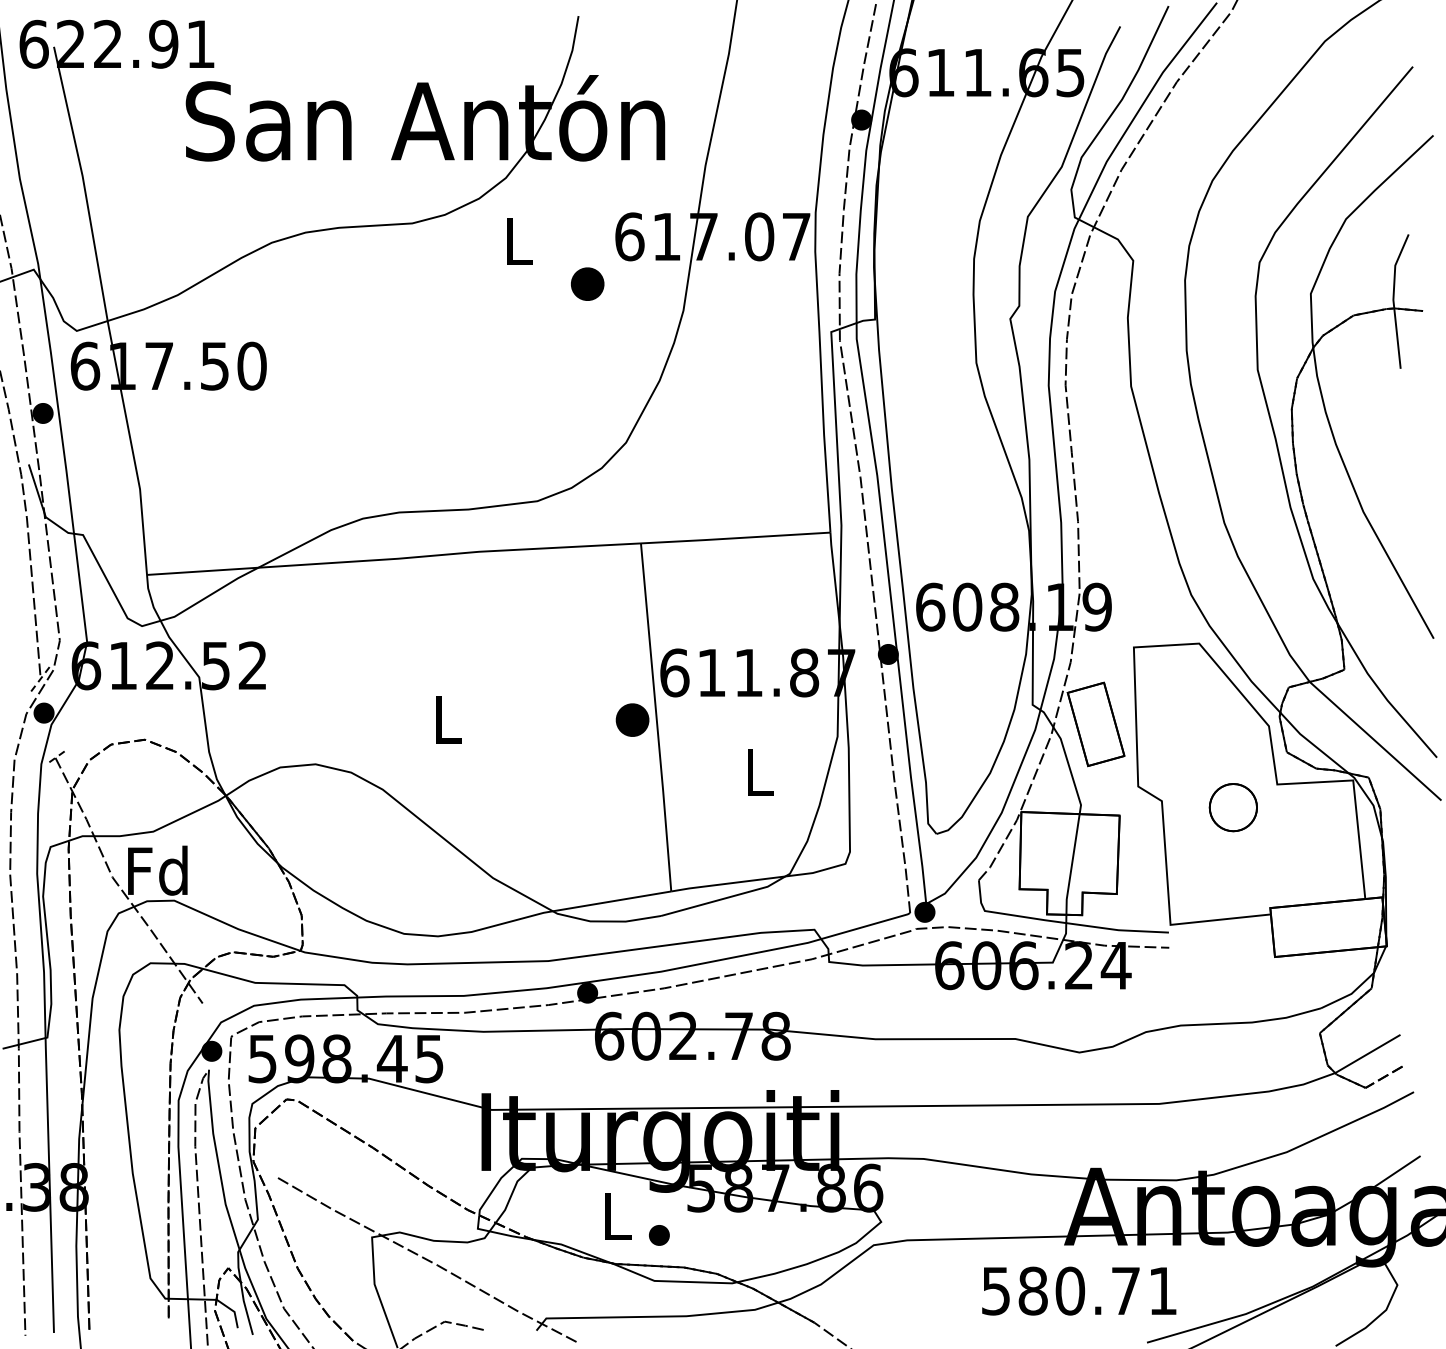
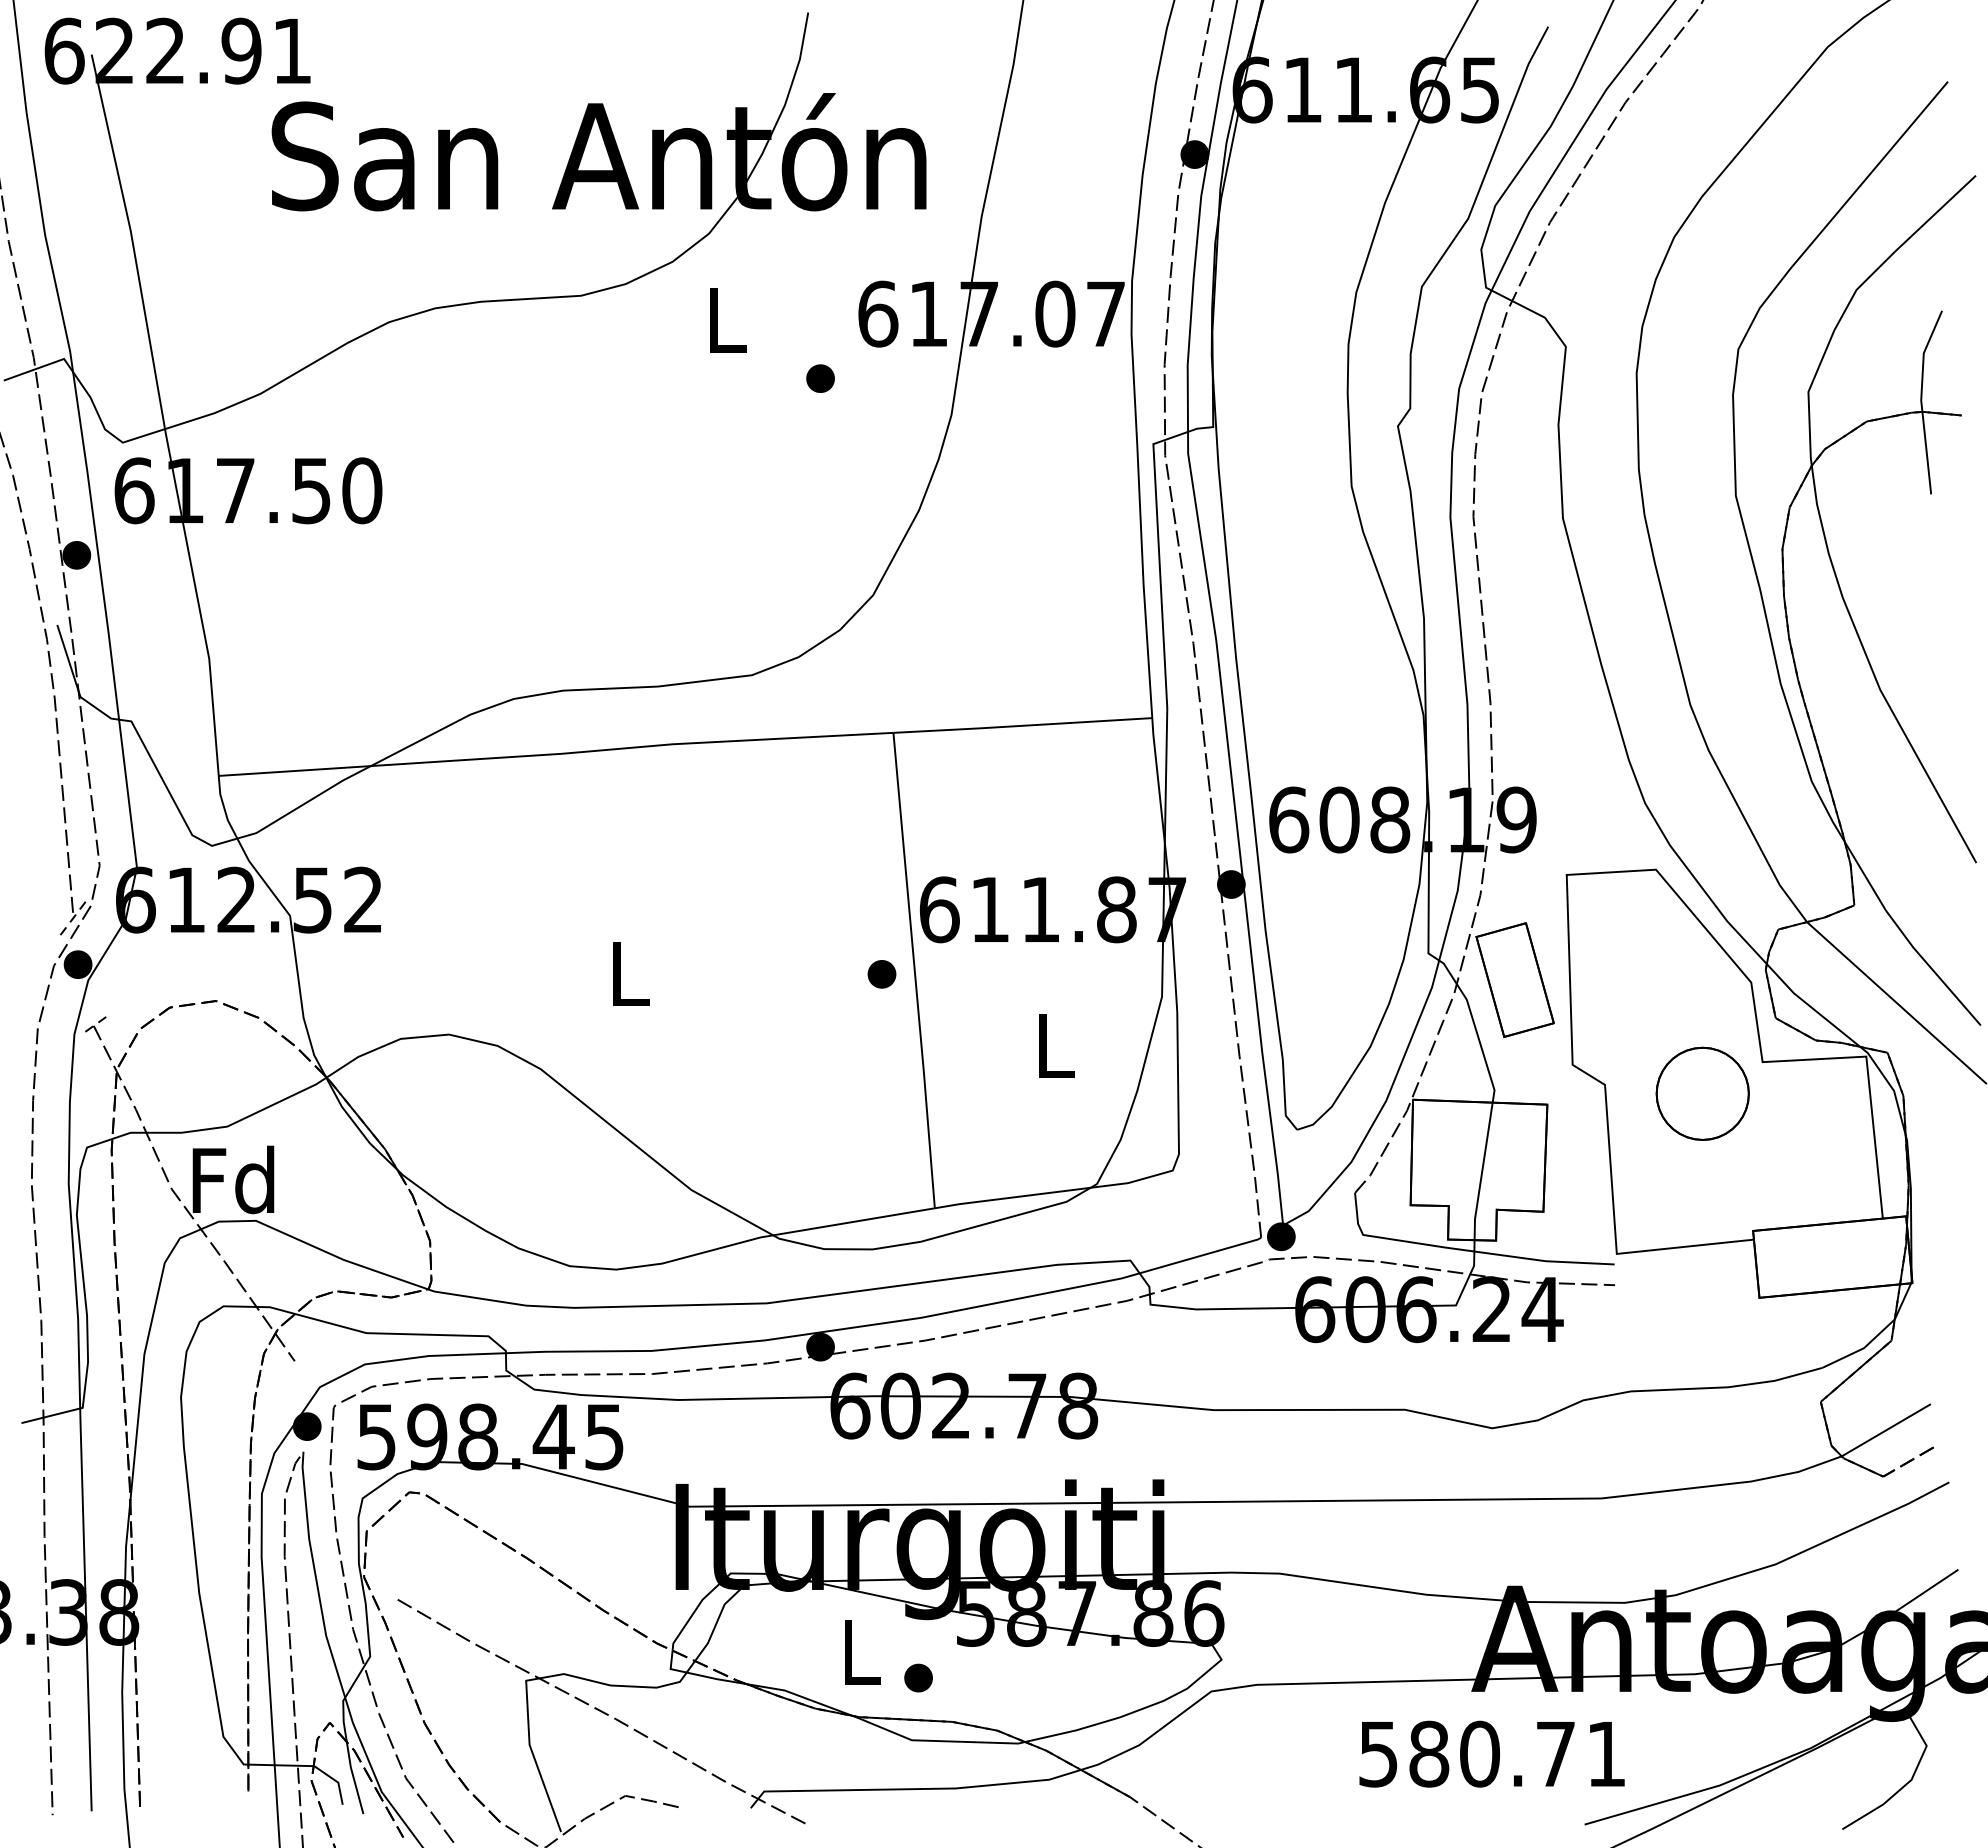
part: (587, 283) -> (820, 378), size x0.62
part: (632, 720) -> (881, 974), size x0.62
part: (1233, 807) -> (1702, 1093), size x1.43

